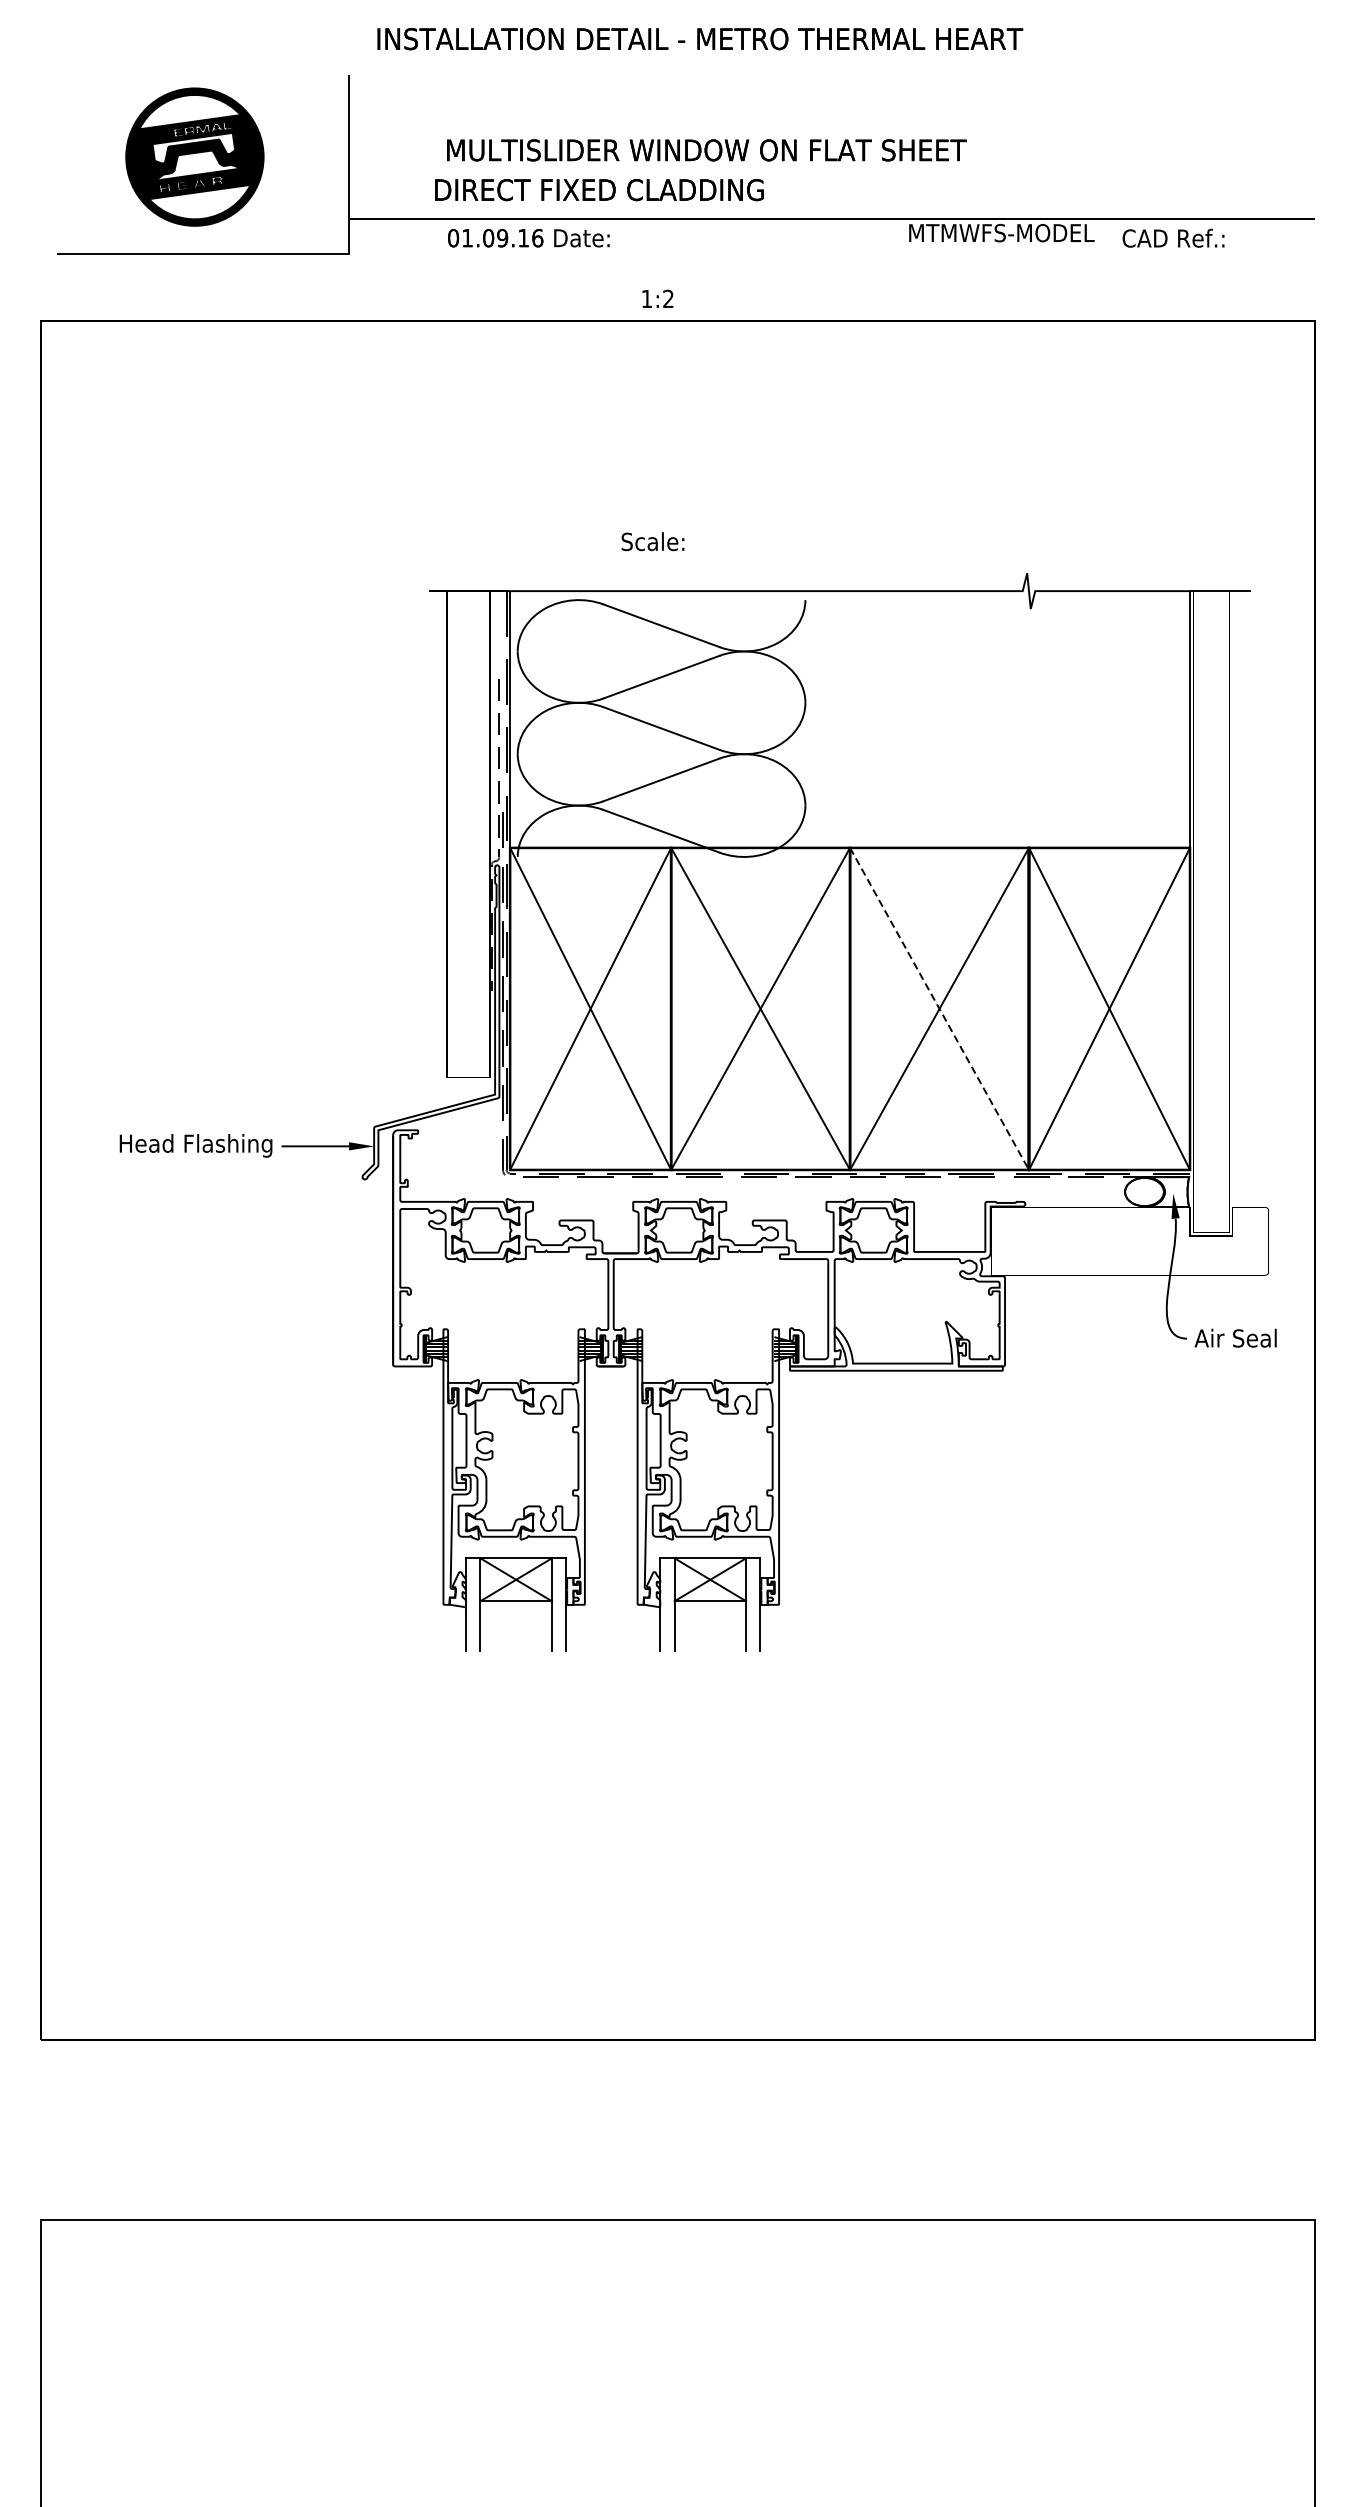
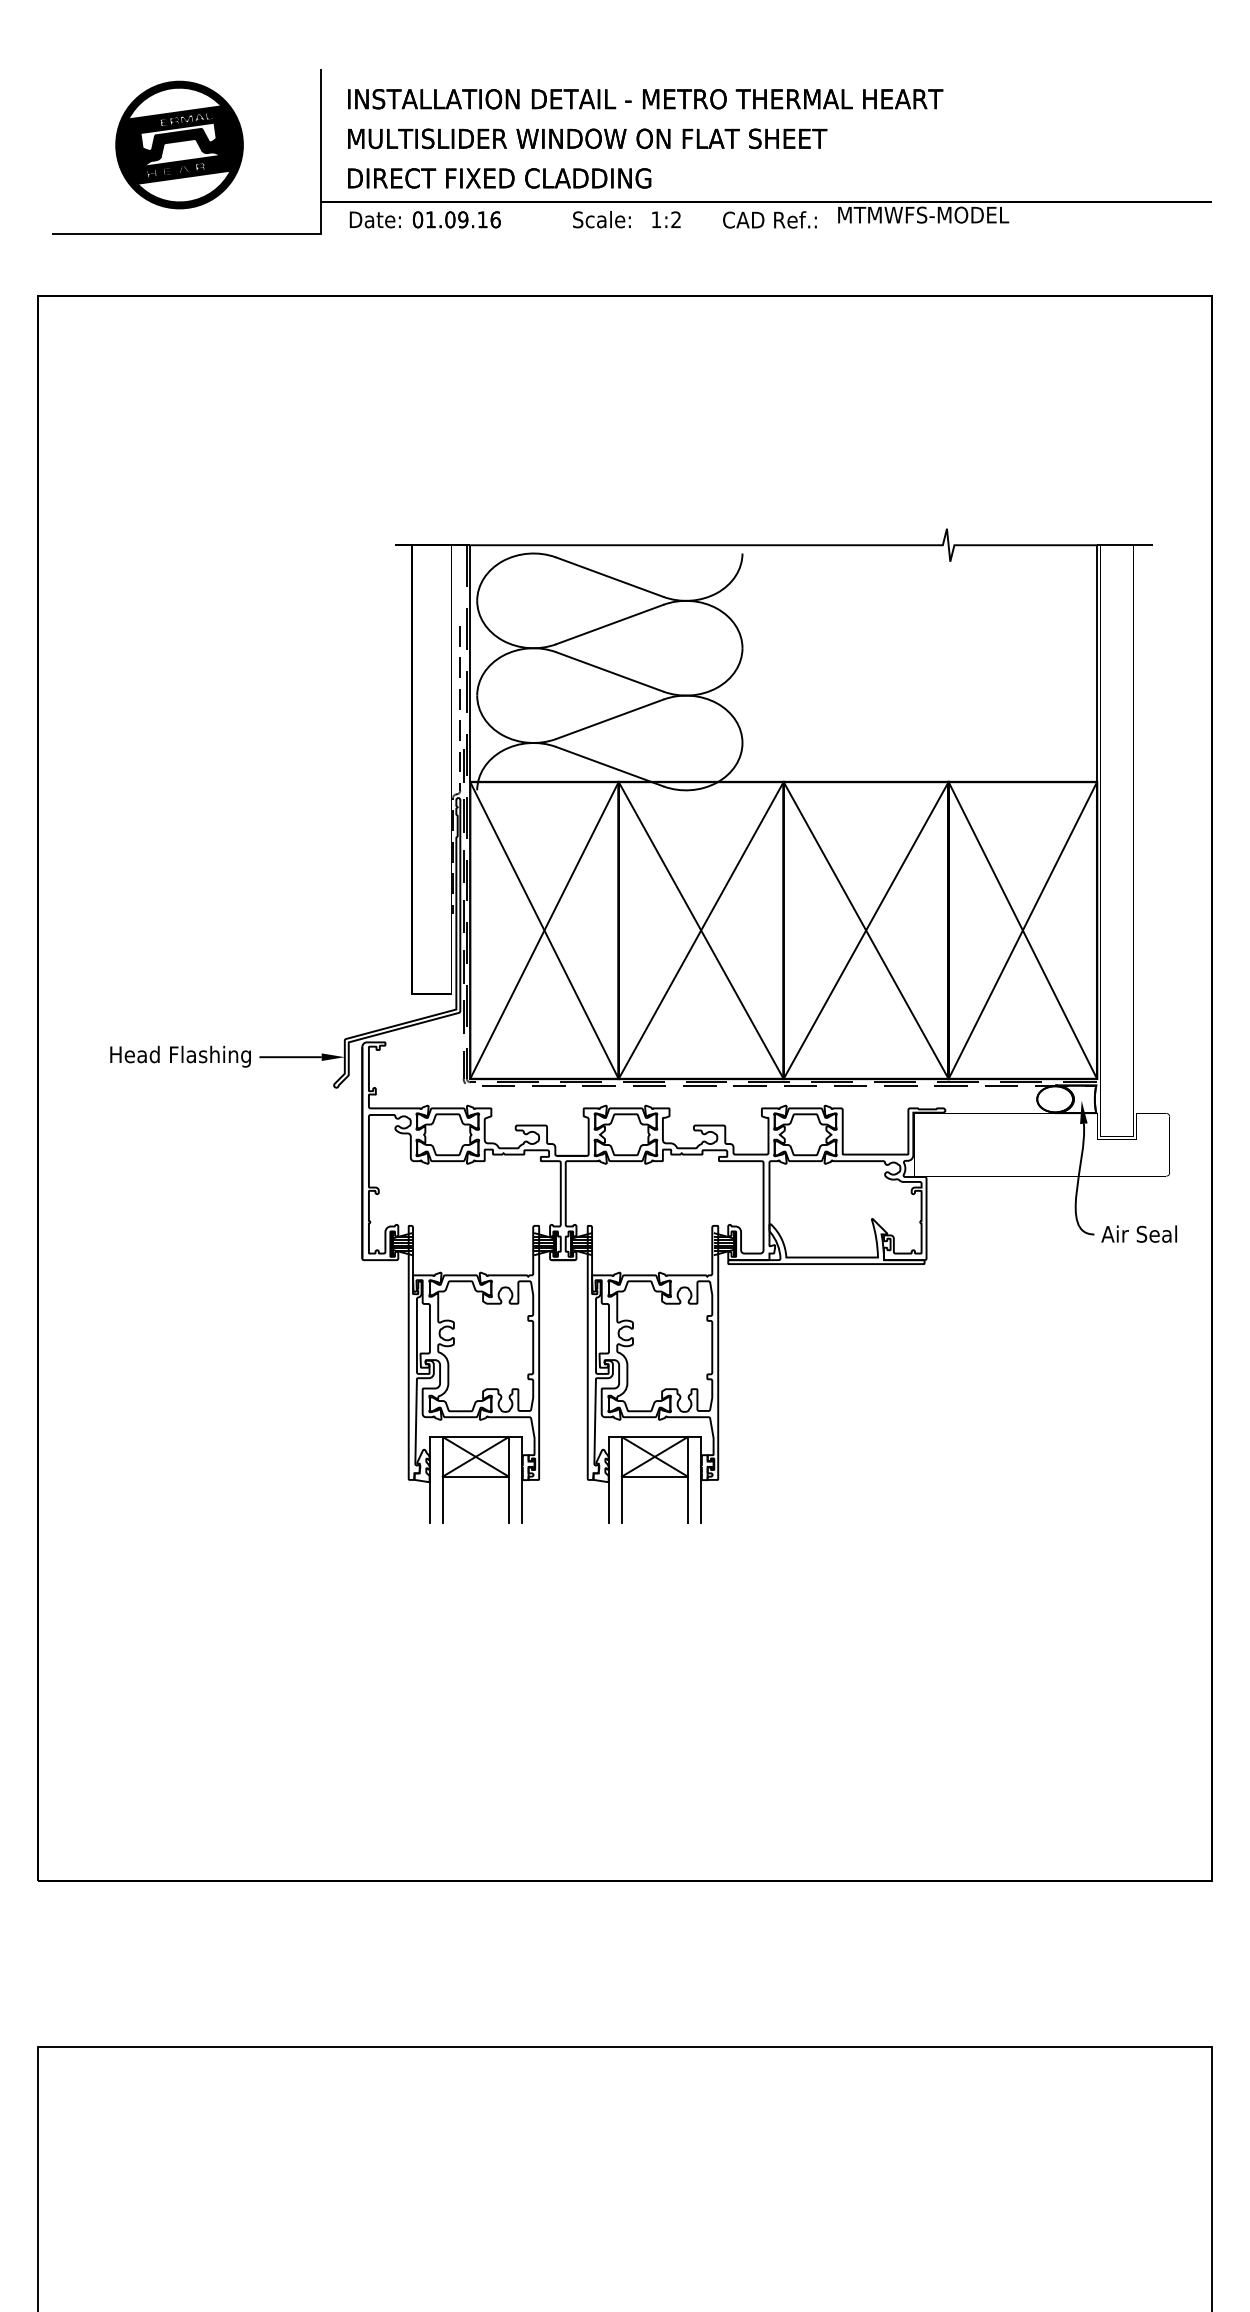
text: (700, 39) -> (645, 99), moved
text: (706, 150) -> (587, 138), moved
text: (599, 190) -> (499, 178), moved
text: (580, 237) -> (374, 219), moved
text: (1173, 237) -> (769, 219), moved
text: (657, 298) -> (666, 219), moved
text: (652, 541) -> (601, 219), moved
line: (939, 1008) -> (866, 930), dashed -> solid

